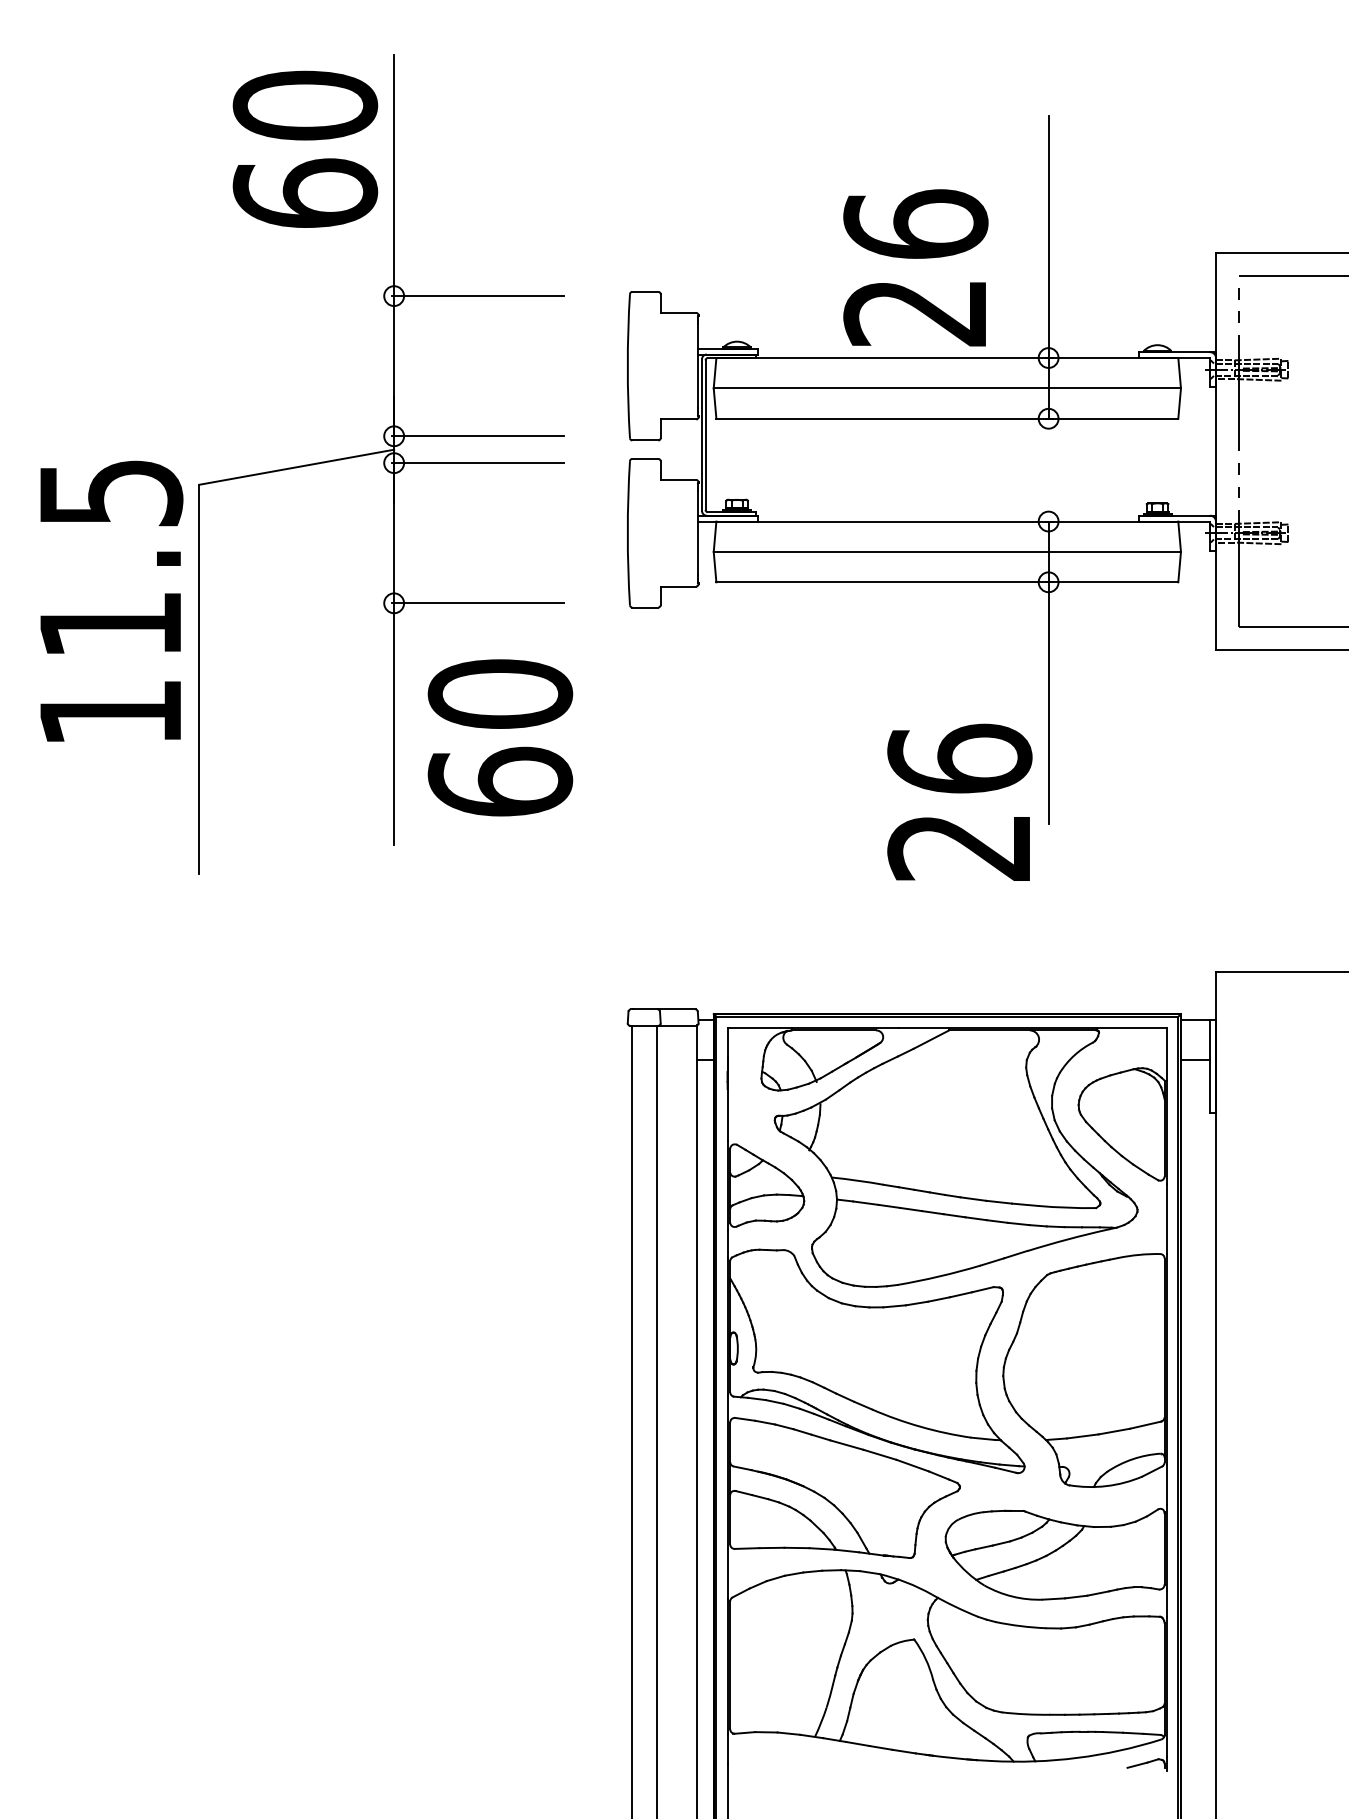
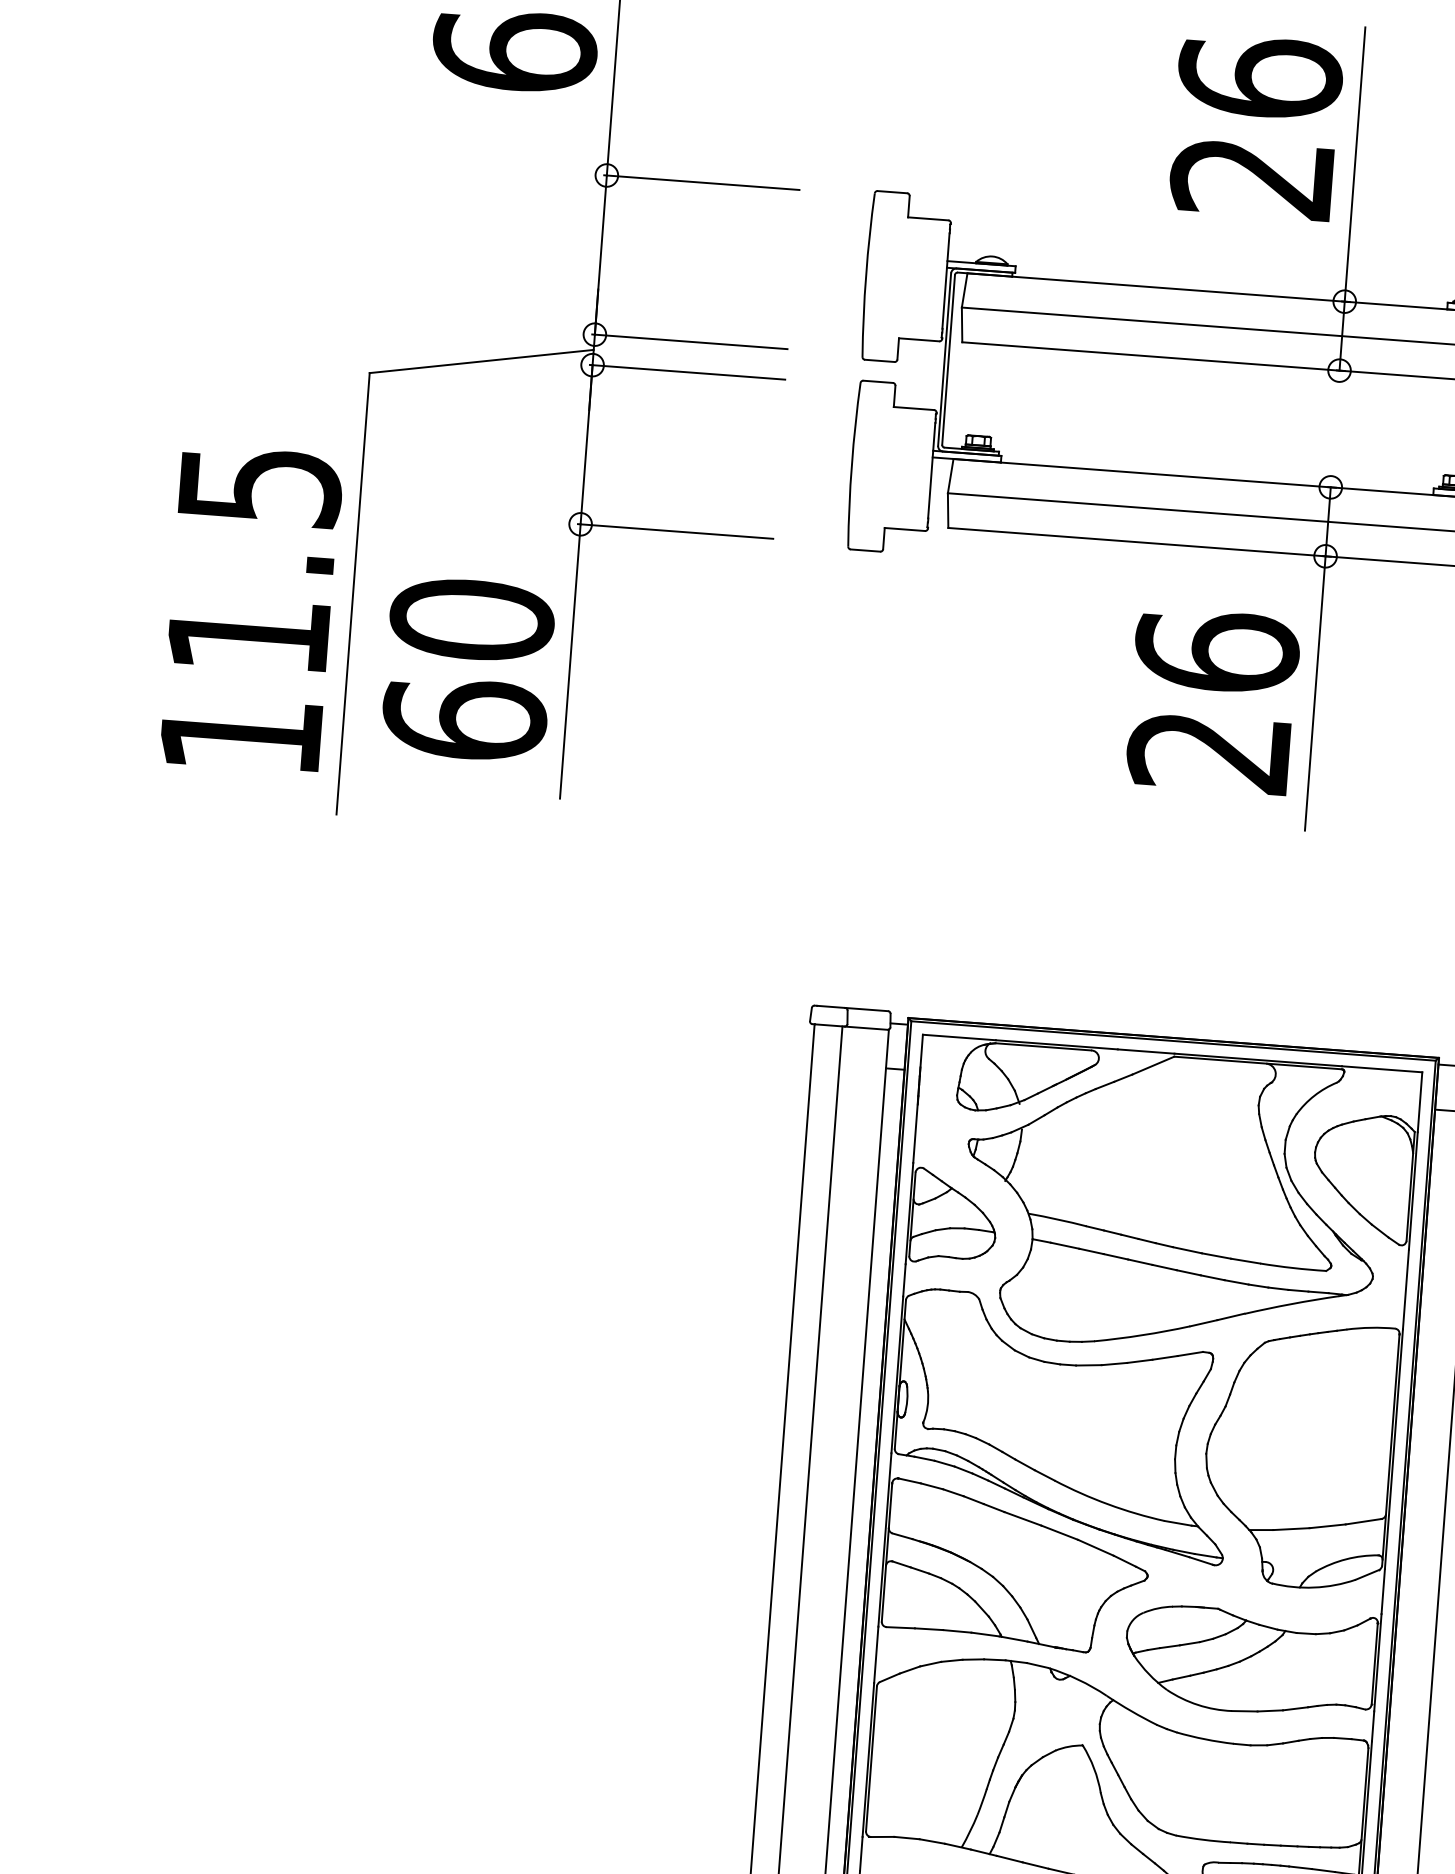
text: (915, 267) -> (1256, 126), moved
text: (111, 600) -> (251, 608), moved
text: (500, 737) -> (468, 669), moved
text: (959, 801) -> (1213, 699), moved

